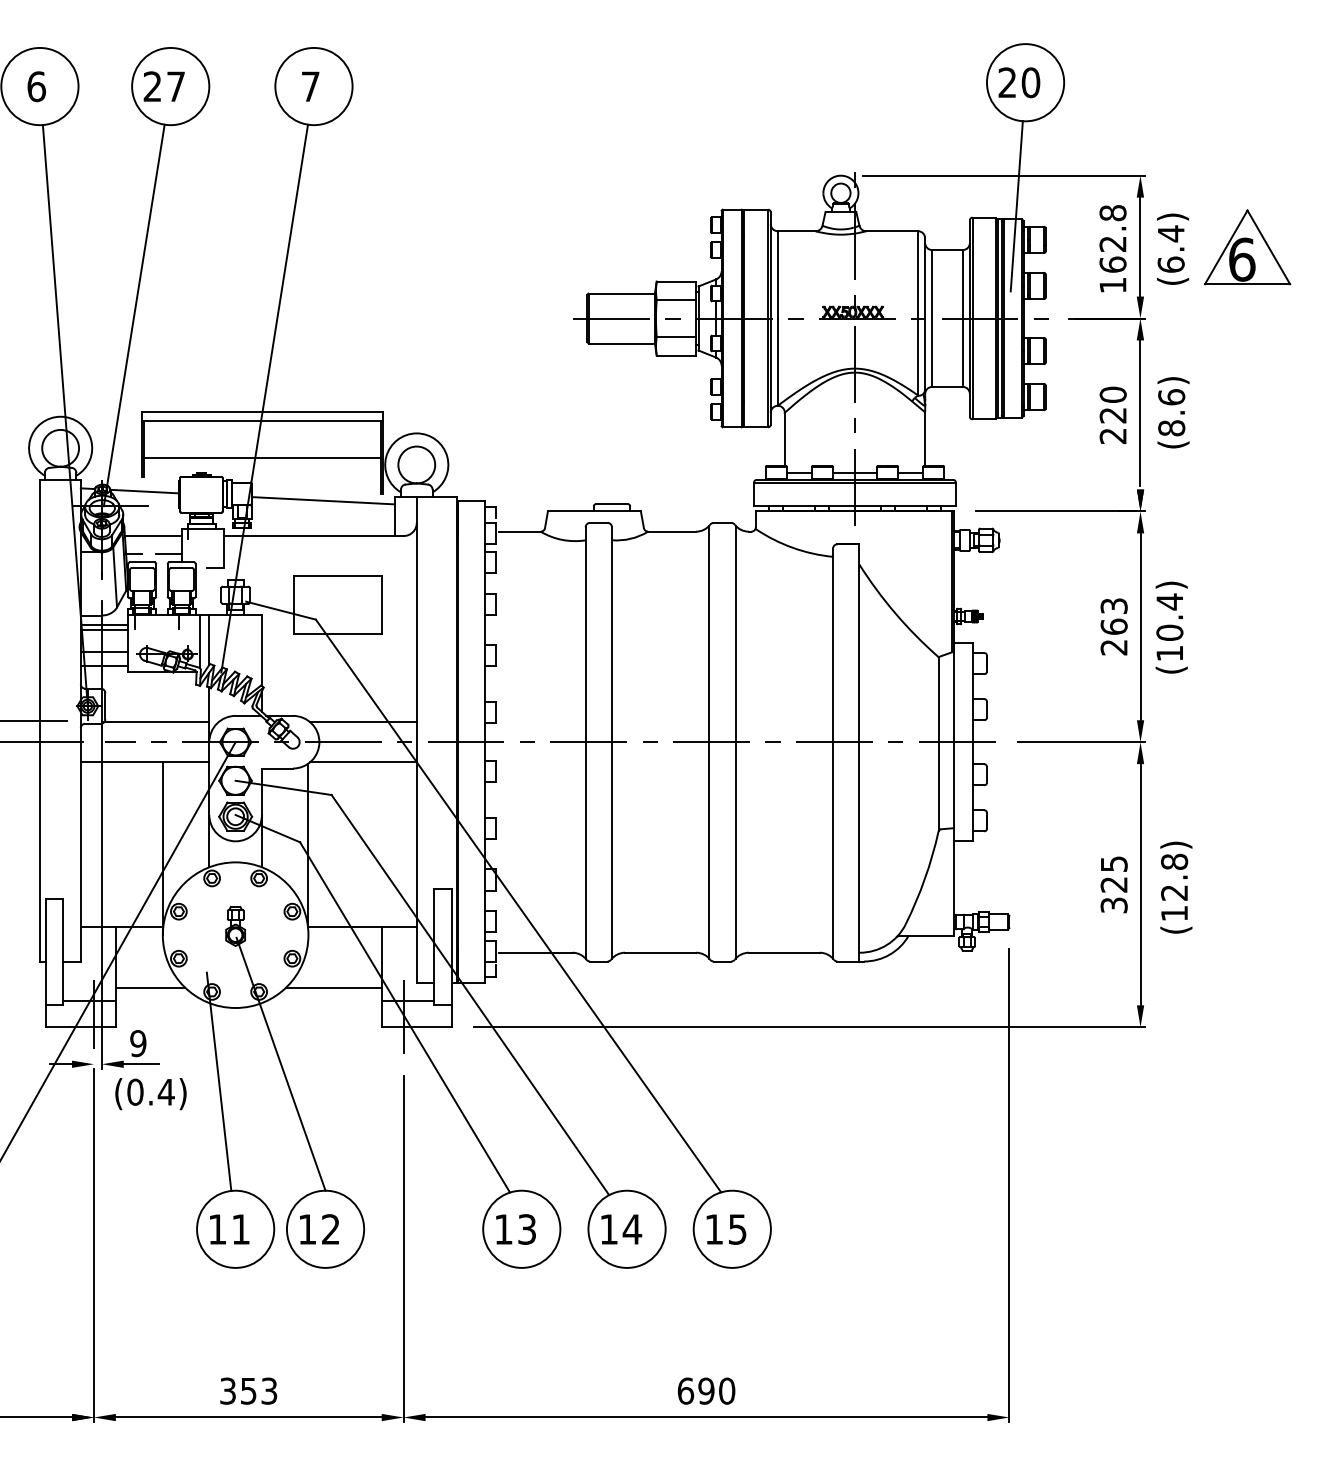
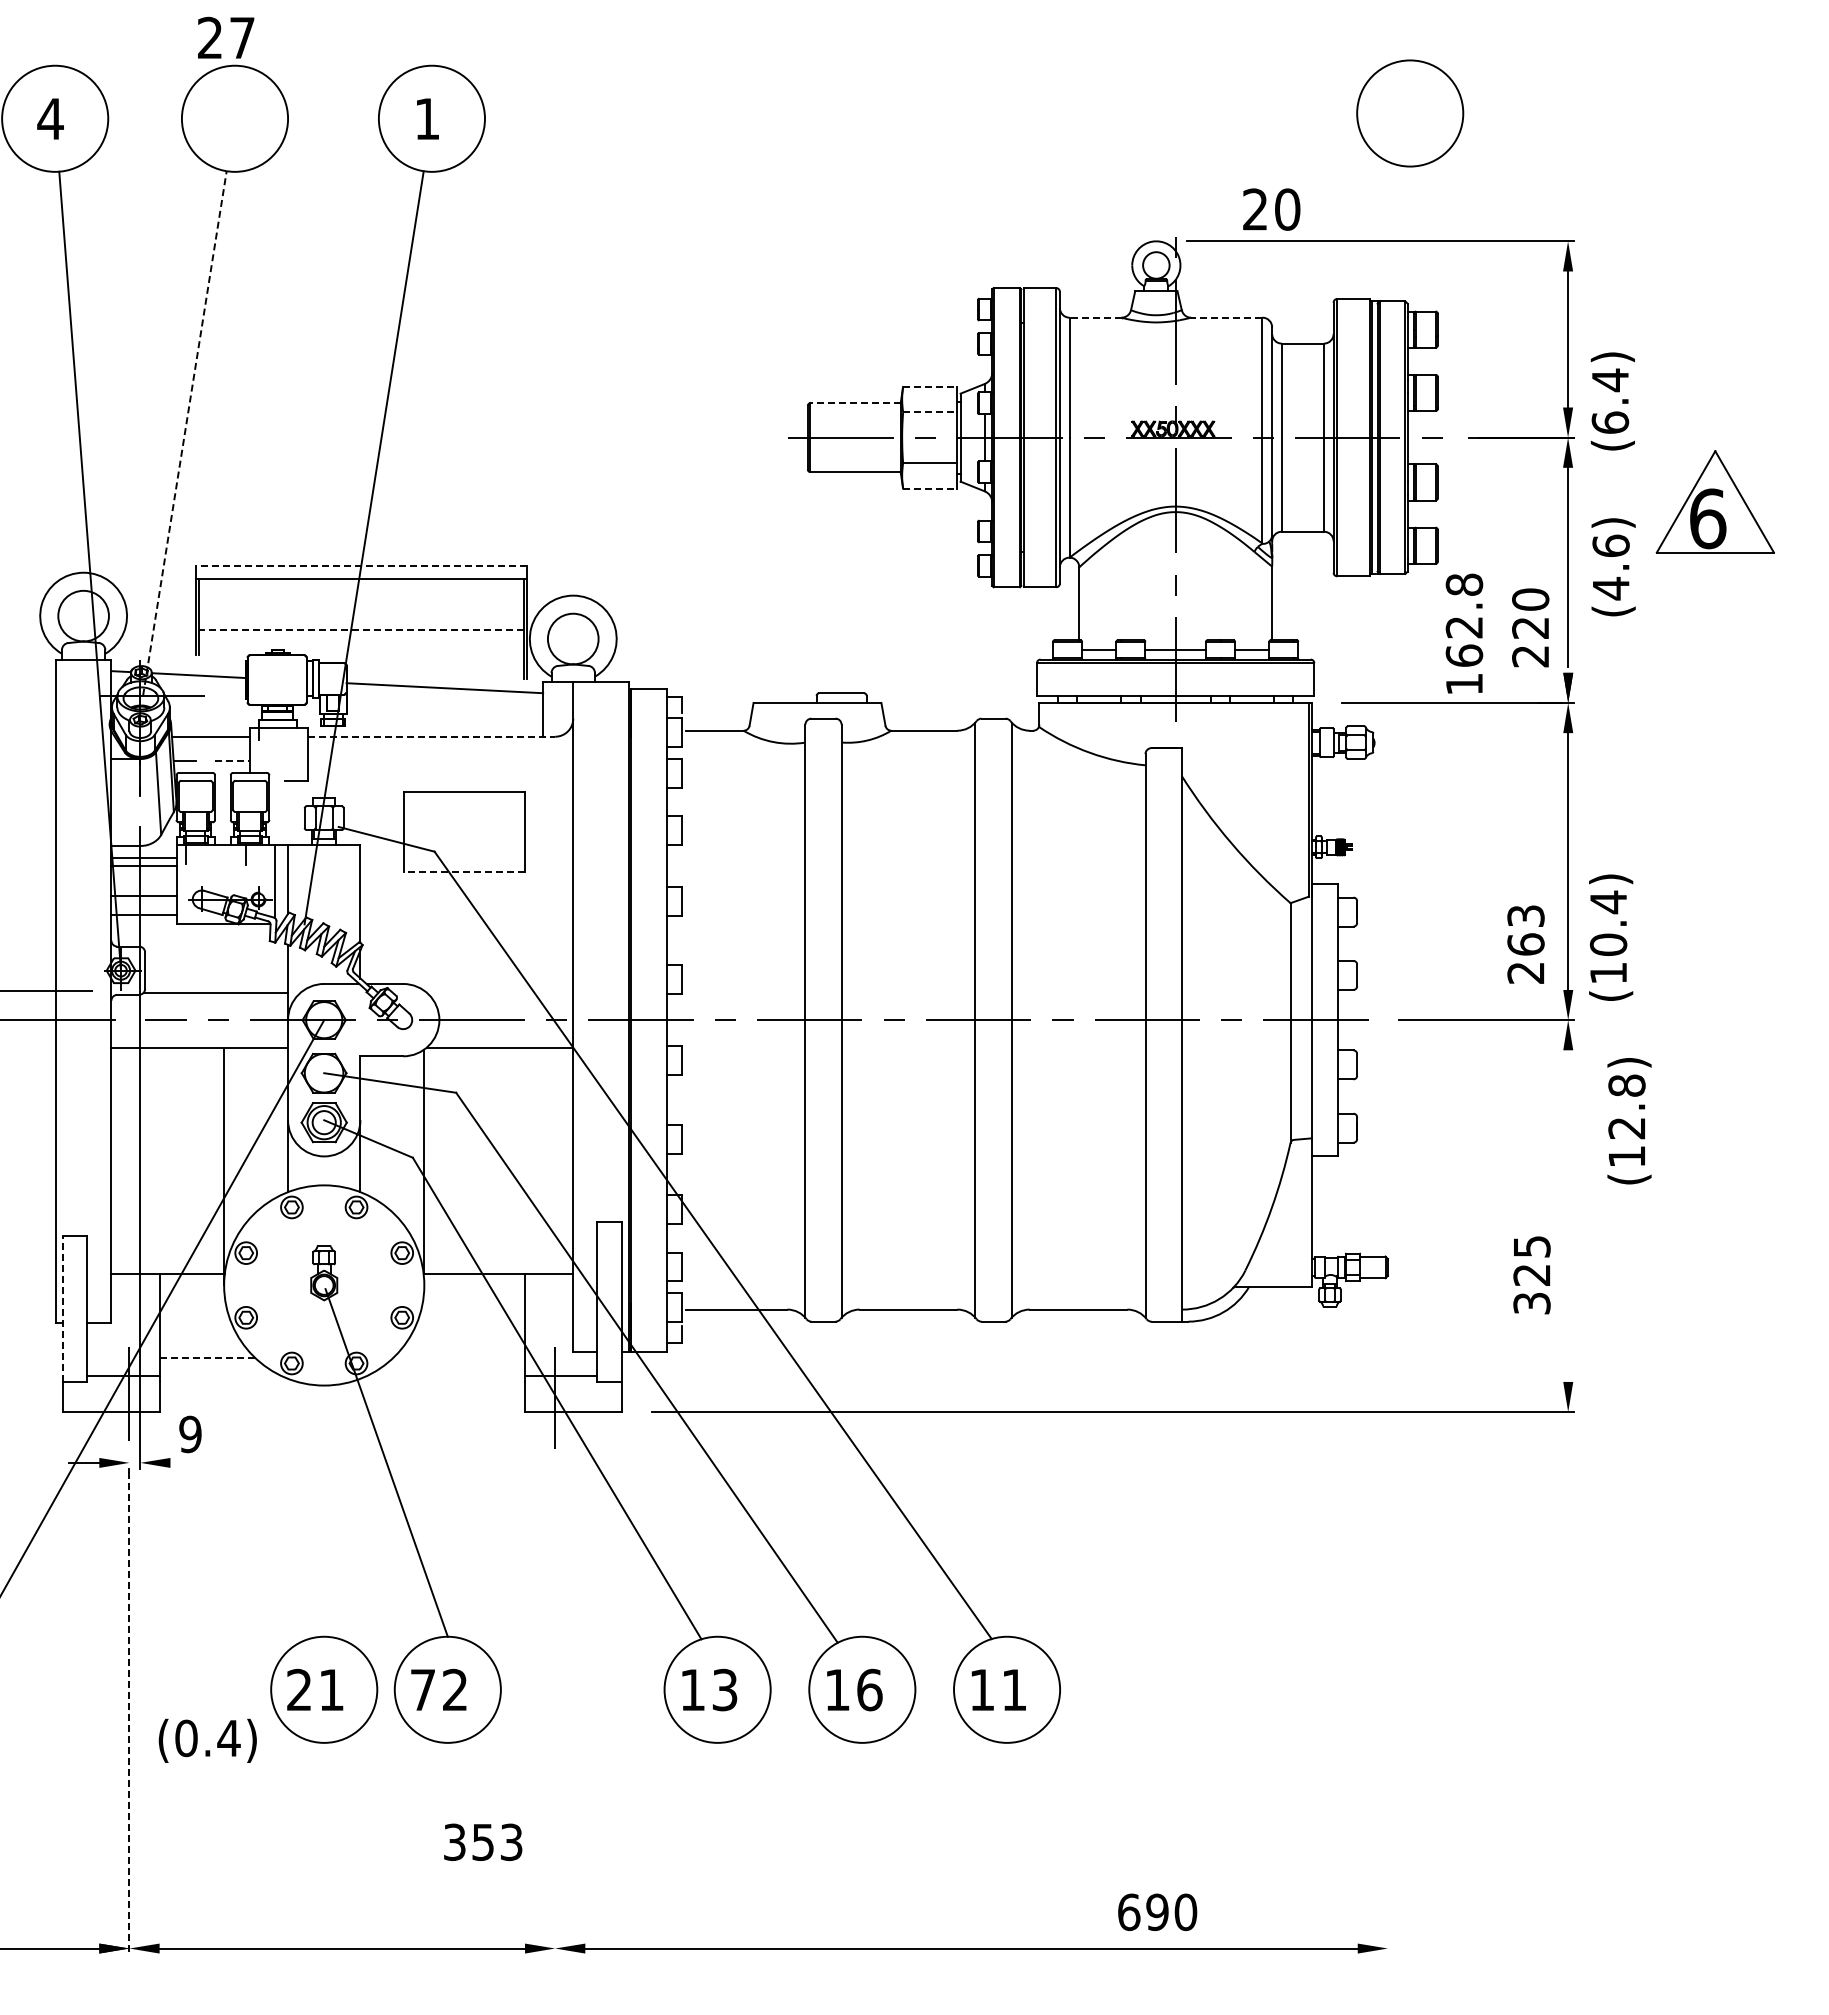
text: (1019, 82) -> (1271, 209), moved
text: (36, 86) -> (50, 118), 6 -> 4
text: (164, 86) -> (226, 37), moved
text: (310, 86) -> (427, 118), 7 -> 1
line: (1016, 206) -> (1397, 283), removed
line: (796, 231) -> (1095, 317), solid -> dashed
line: (891, 231) -> (1226, 317), solid -> dashed
part: (1246, 247) -> (1714, 501), moved
text: (1113, 248) -> (1464, 633), moved
text: (1172, 249) -> (1612, 401), moved
line: (676, 281) -> (930, 386), solid -> dashed
line: (621, 293) -> (854, 403), solid -> dashed
line: (676, 300) -> (930, 412), solid -> dashed
line: (133, 315) -> (184, 433), solid -> dashed
line: (676, 355) -> (930, 488), solid -> dashed
line: (262, 412) -> (360, 566), solid -> dashed
text: (1113, 415) -> (1530, 627), moved
text: (1171, 428) -> (1610, 588), (8.6) -> (4.6)
line: (262, 458) -> (361, 629), solid -> dashed
line: (313, 535) -> (431, 736), solid -> dashed
line: (169, 553) -> (233, 760), solid -> dashed
text: (1113, 626) -> (1525, 944), moved
text: (1171, 627) -> (1611, 937), moved
line: (337, 634) -> (464, 871), solid -> dashed
line: (363, 722) -> (499, 992), removed
line: (1140, 884) -> (1568, 1215), removed
text: (1113, 885) -> (1531, 1275), moved
text: (1176, 887) -> (1629, 1121), moved
line: (45, 952) -> (63, 1309), solid -> dashed
line: (150, 987) -> (207, 1357), solid -> dashed
line: (334, 987) -> (459, 1357), removed
line: (141, 1063) -> (194, 1462), removed
line: (219, 1081) -> (301, 1486), removed
text: (150, 1093) -> (207, 1740), moved
line: (1009, 1184) -> (1387, 1628), removed
text: (216, 1229) -> (298, 1689), 11 -> 21
text: (307, 1229) -> (422, 1689), 12 -> 72
text: (632, 1229) -> (869, 1689), 14 -> 16
text: (737, 1229) -> (1014, 1690), 15 -> 11
line: (93, 1246) -> (129, 1713), solid -> dashed
line: (403, 1248) -> (555, 1716), removed
text: (248, 1390) -> (483, 1841), moved
text: (706, 1390) -> (1157, 1911), moved

